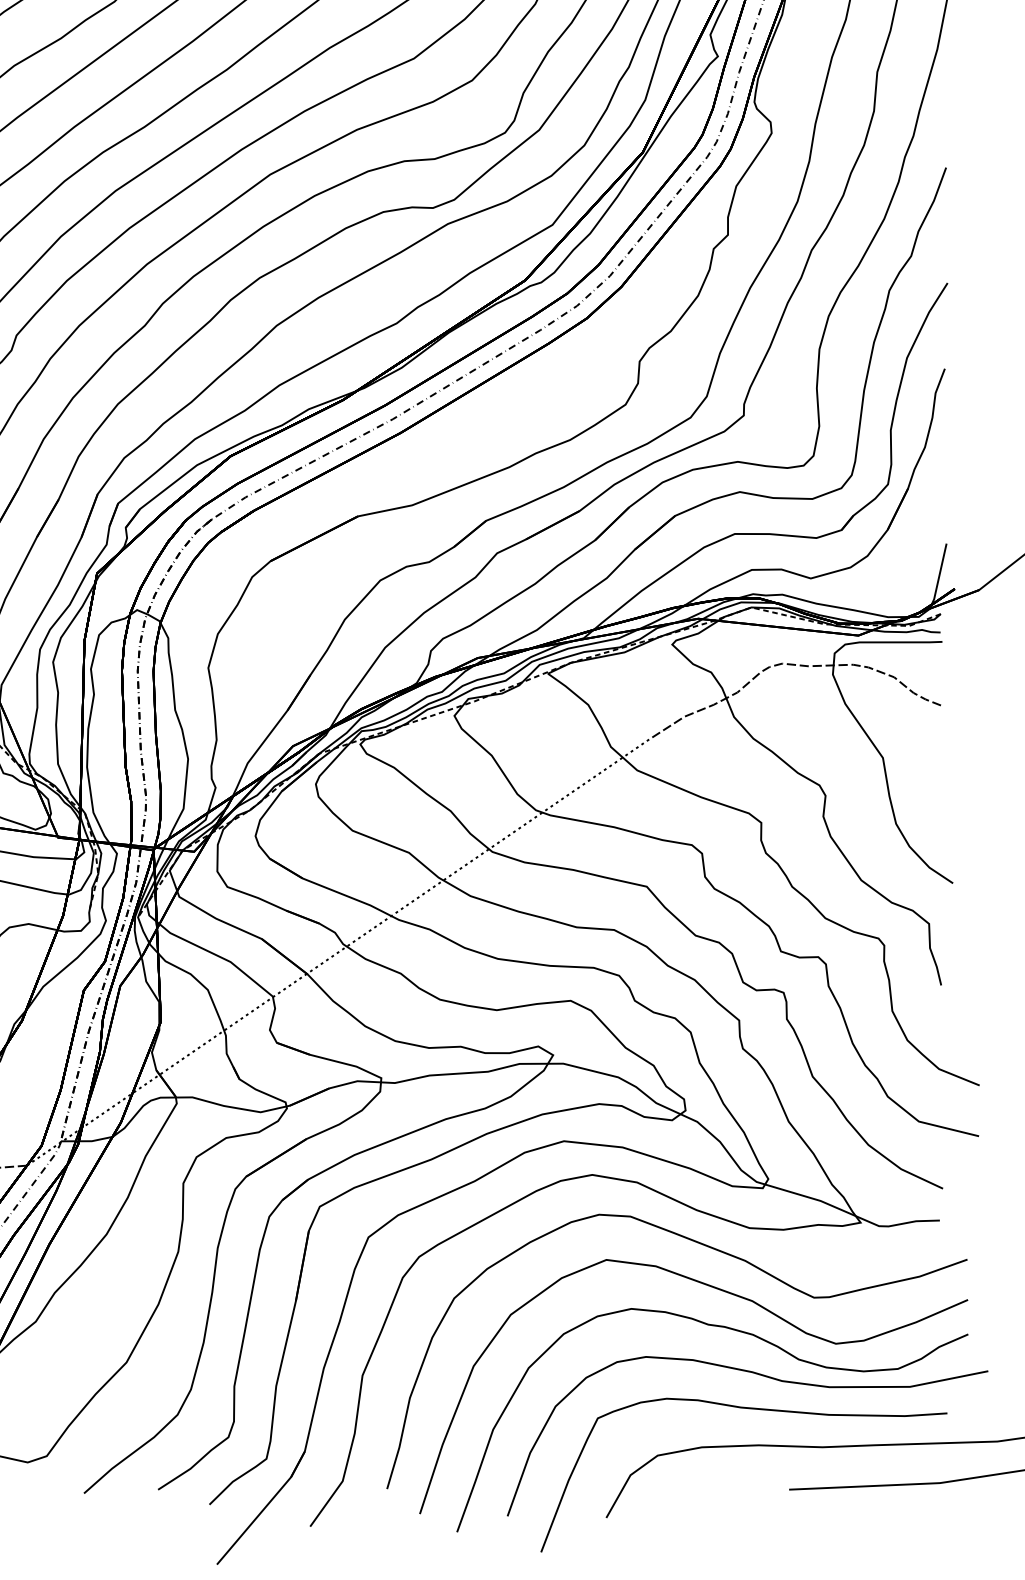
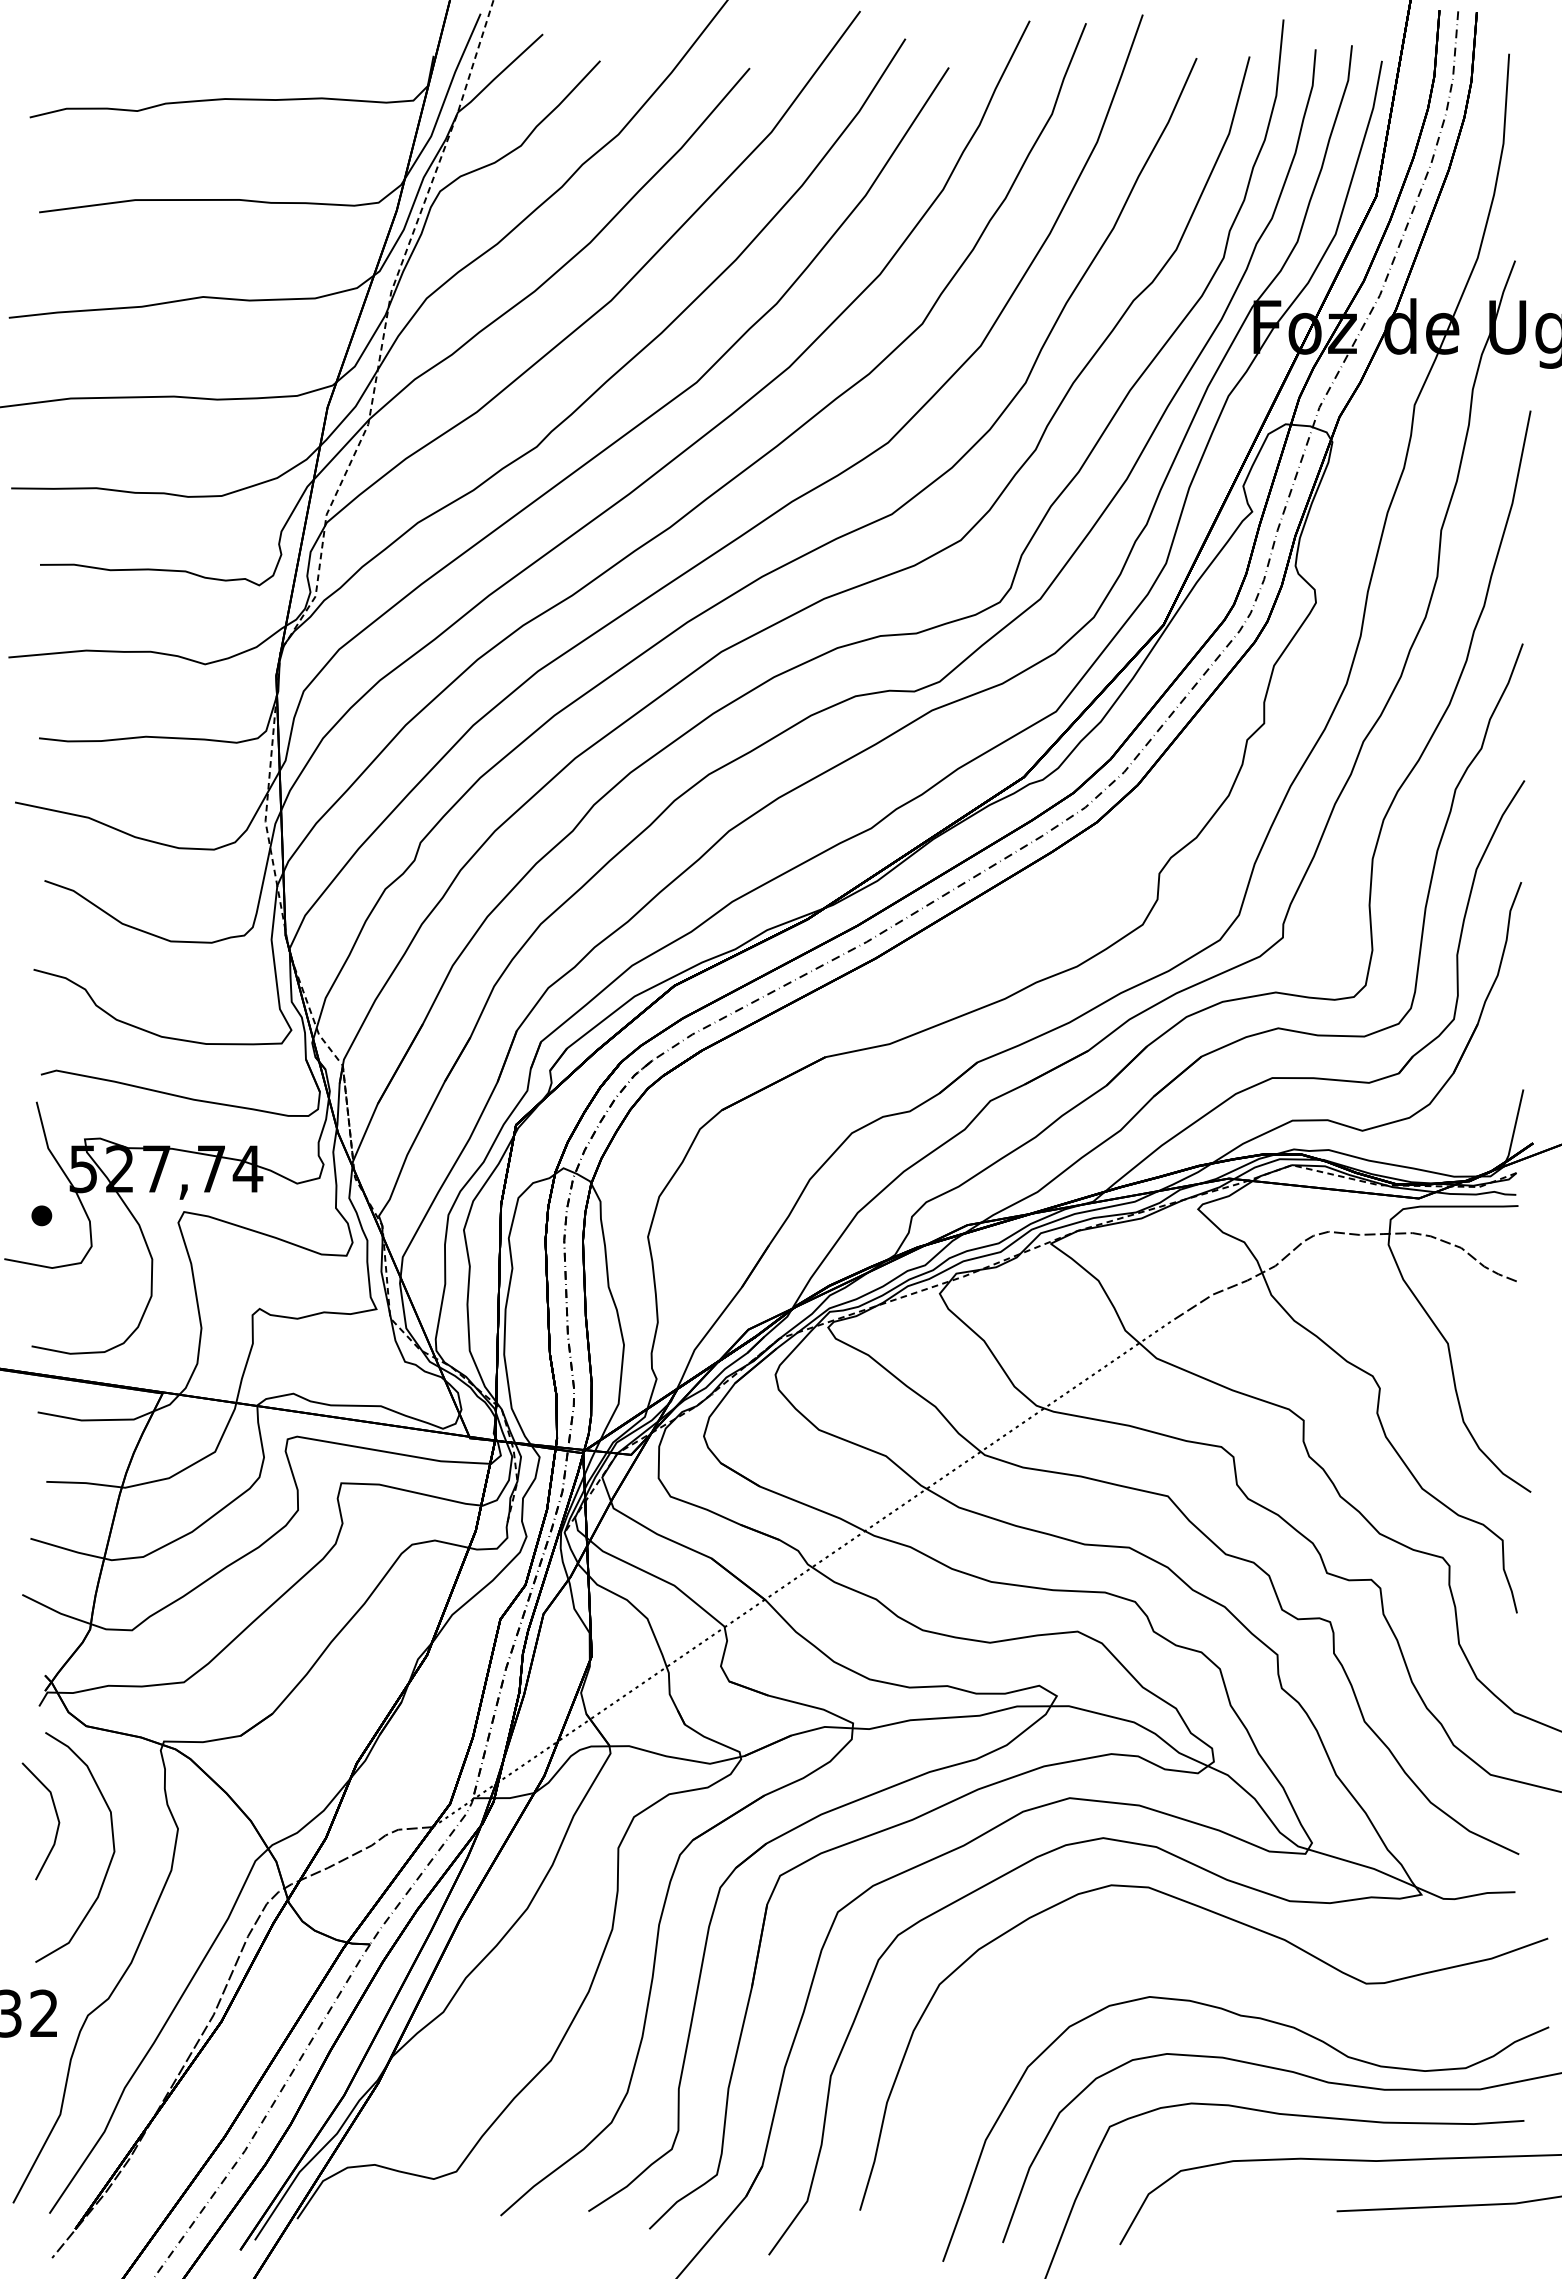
curve: (729, 1294) -> (1266, 1979), removed

